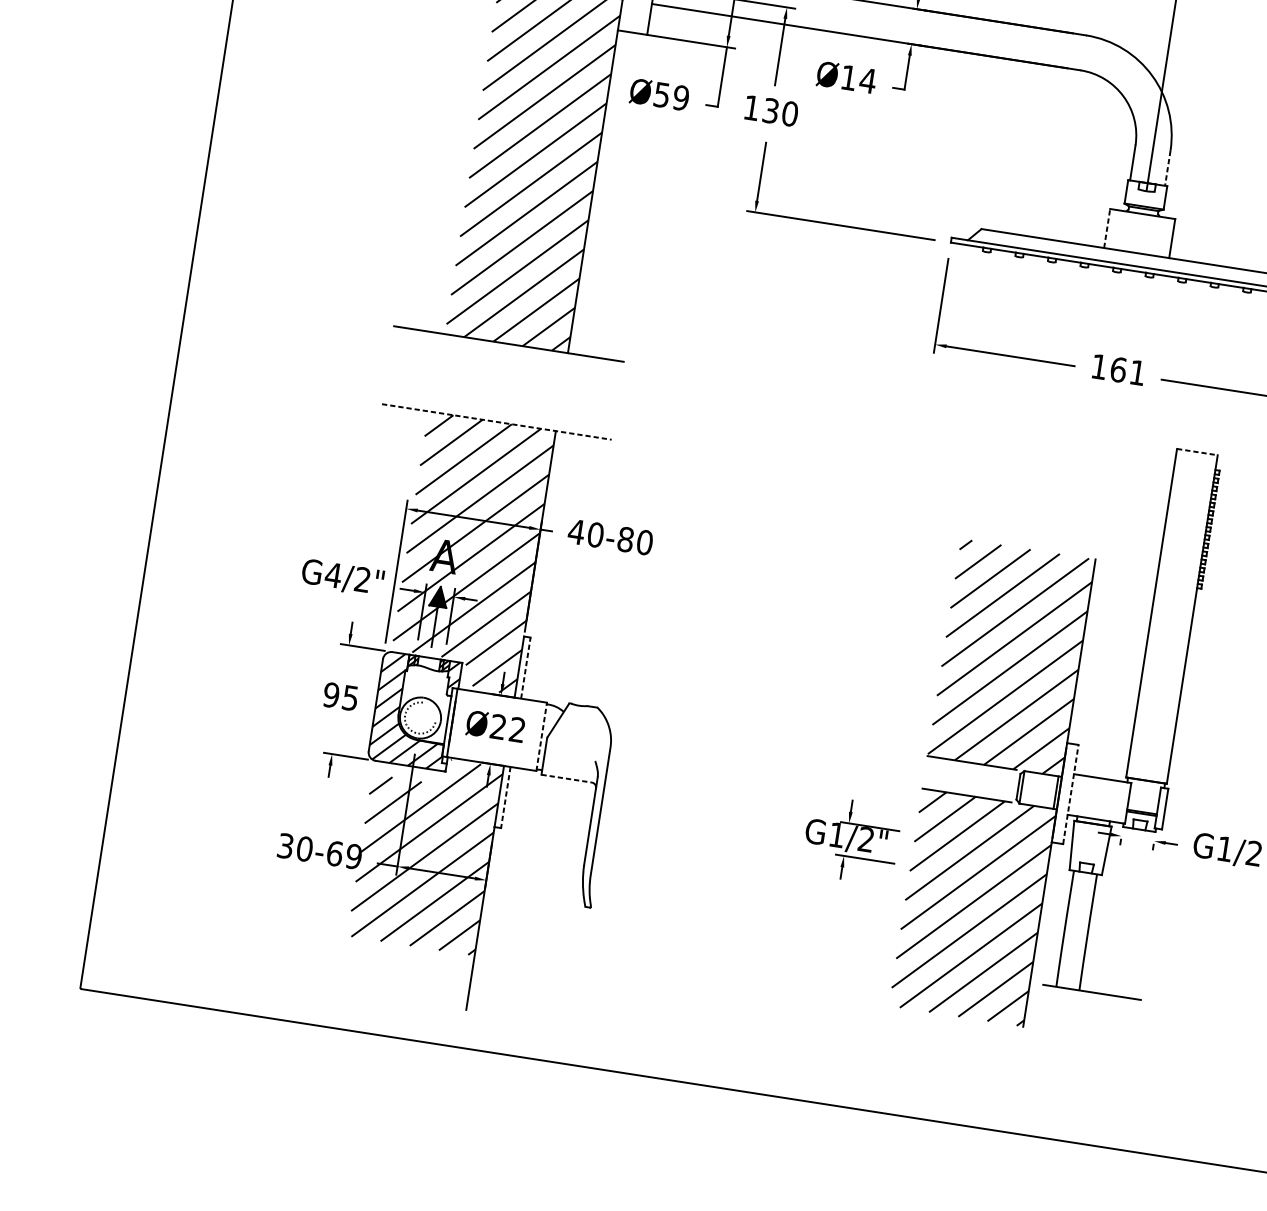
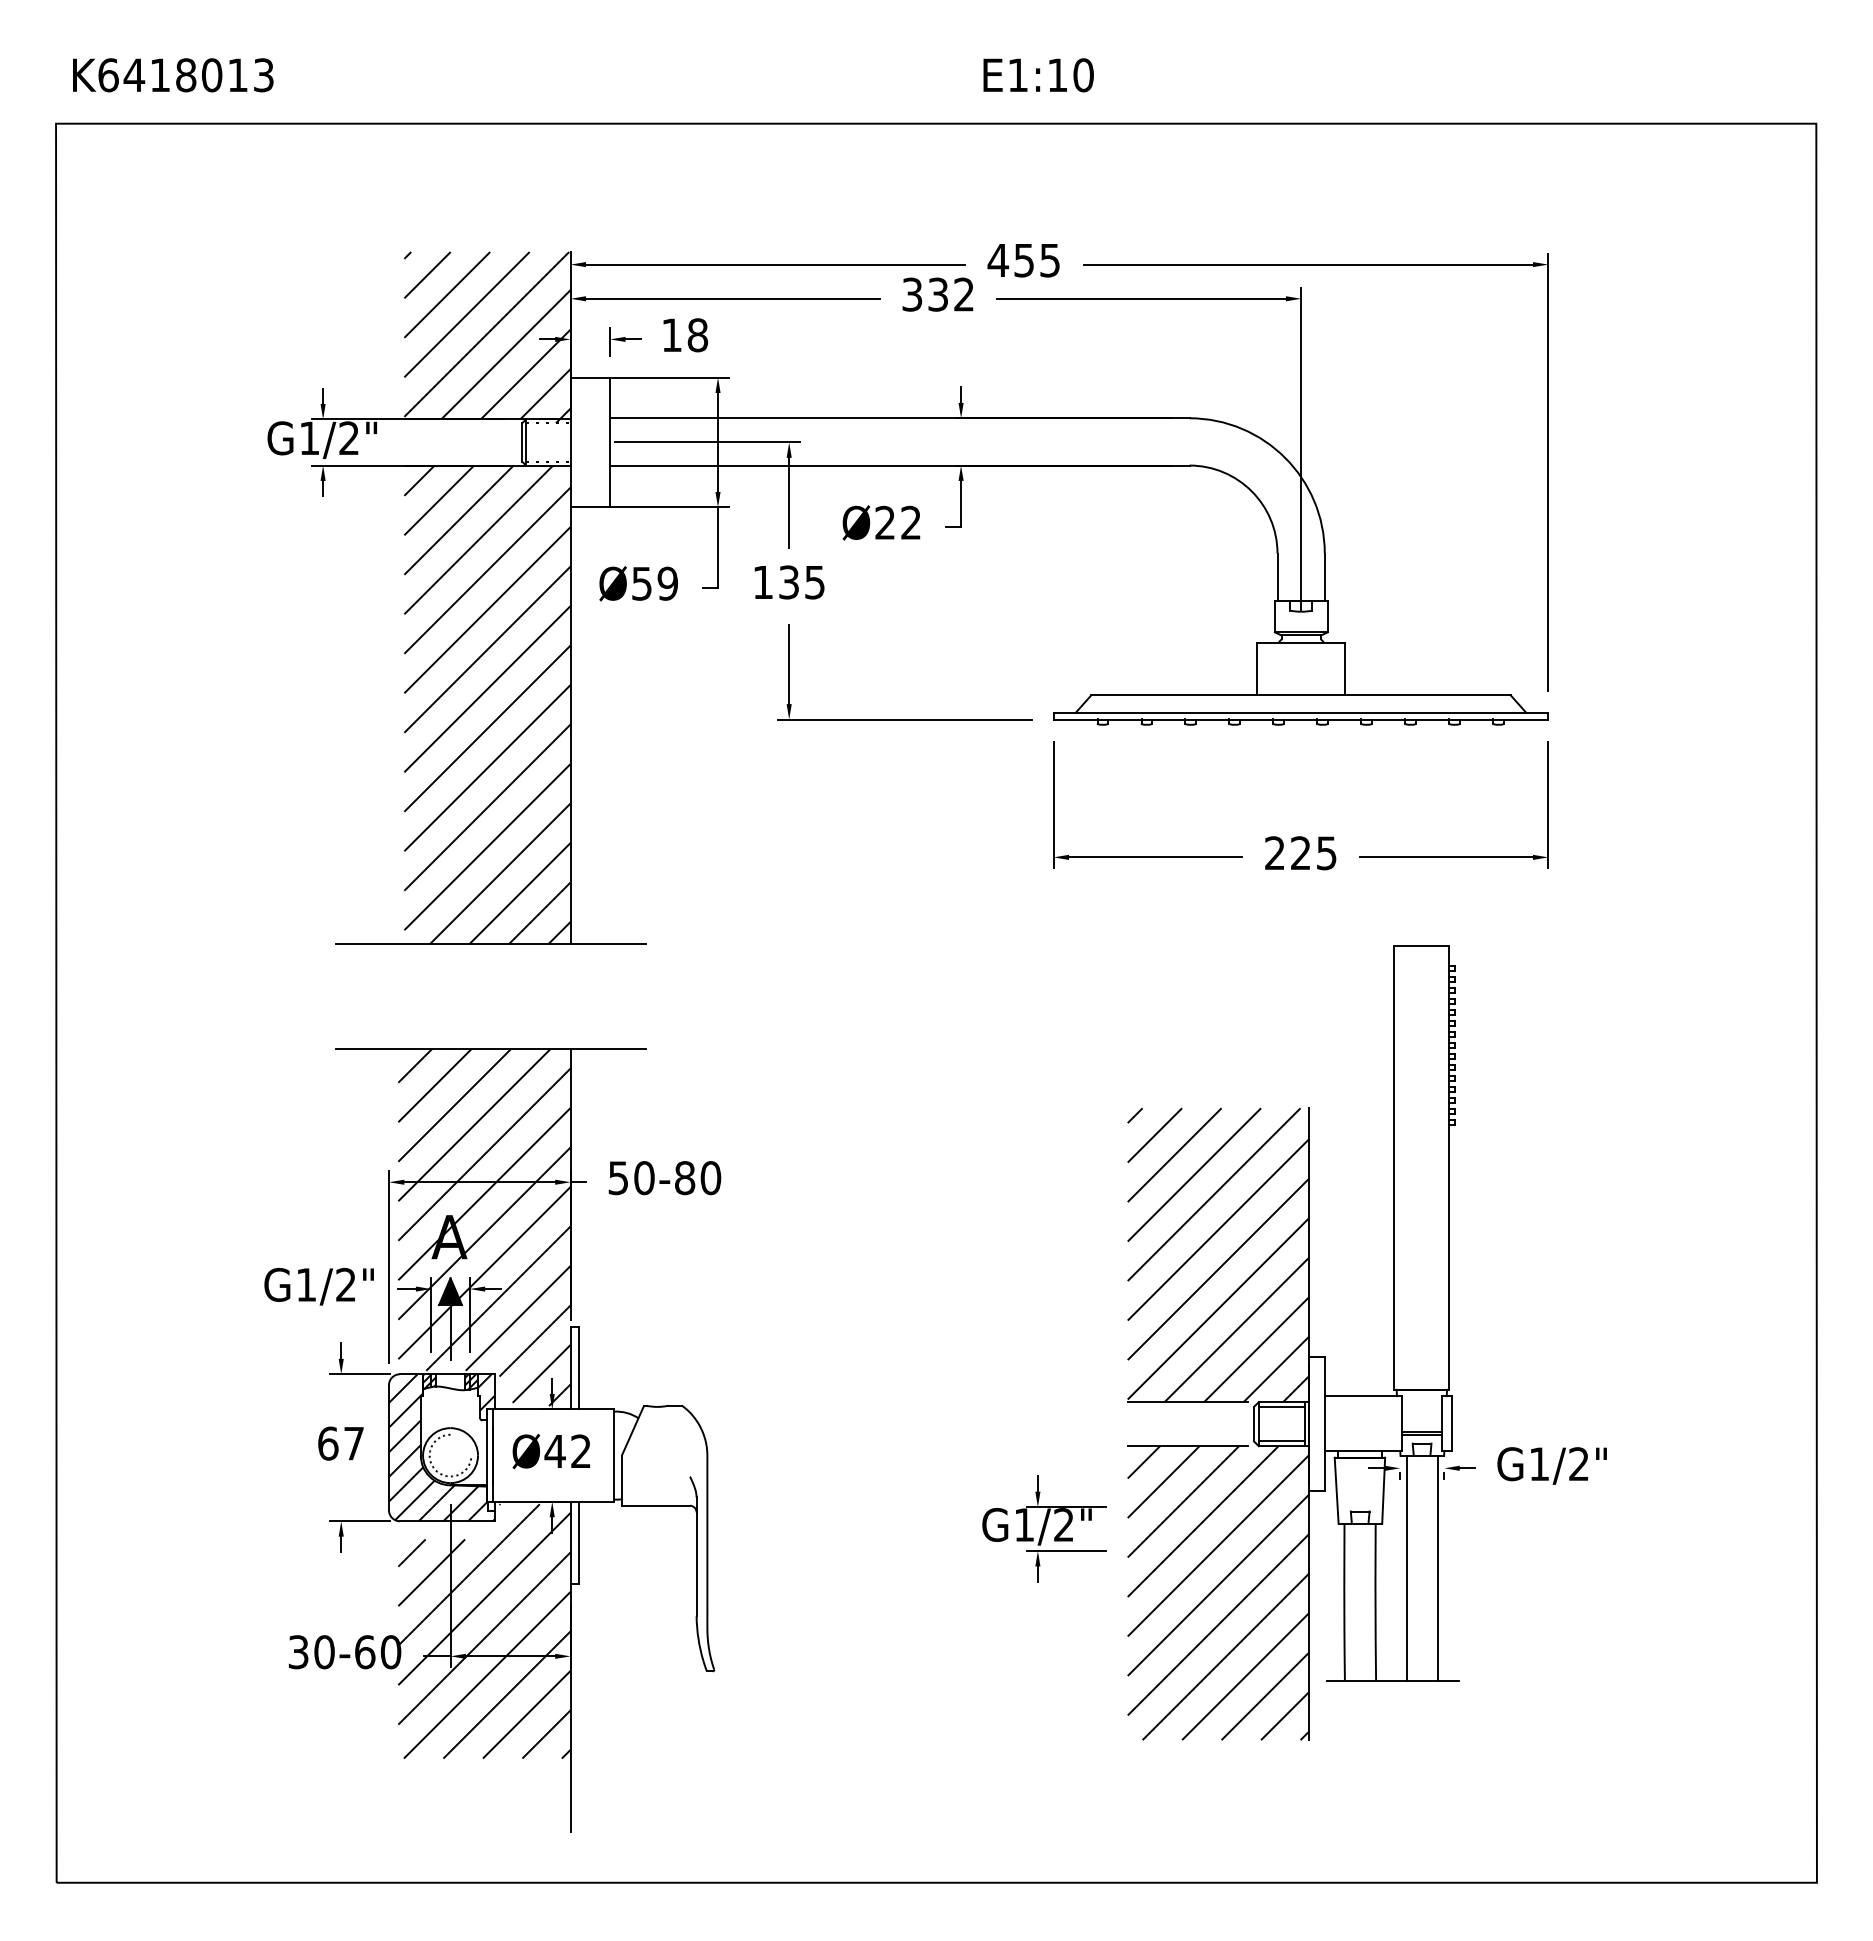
text: (858, 79) -> (898, 522), Ø14 -> Ø22
text: (789, 113) -> (814, 582), 130 -> 135
line: (1167, 168) -> (1324, 577), dashed -> solid
line: (1107, 228) -> (1257, 668), dashed -> solid
text: (1118, 370) -> (1300, 853), 161 -> 225
line: (497, 422) -> (491, 1049), dashed -> solid
line: (1197, 452) -> (1422, 945), dashed -> solid
text: (576, 532) -> (618, 1178), 40-80 -> 50-80
text: (333, 574) -> (306, 1284), G4/2" -> G1/2"
line: (526, 667) -> (579, 1367), dashed -> solid
text: (340, 696) -> (340, 1443), 95 -> 67
text: (498, 726) -> (554, 1450), Ø22 -> Ø42
line: (541, 736) -> (614, 1455), dashed -> solid
line: (1040, 776) -> (1281, 1406), added
line: (567, 778) -> (656, 1505), dashed -> solid
line: (1070, 794) -> (1324, 1423), dashed -> solid
line: (505, 797) -> (579, 1543), dashed -> solid
line: (1036, 802) -> (1281, 1441), added
text: (353, 856) -> (390, 1652), 30-69 -> 30-60
line: (1114, 910) -> (1406, 1567), added
line: (1137, 913) -> (1437, 1567), added

